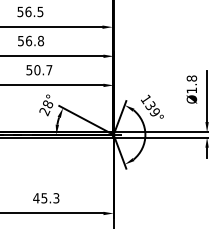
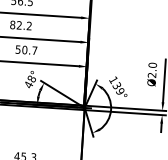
text: (30, 40) -> (20, 25), 56.8 -> 82.2
text: (191, 84) -> (152, 70), Ø1.8 -> Ø2.0
text: (44, 112) -> (28, 85), 28° -> 48°

